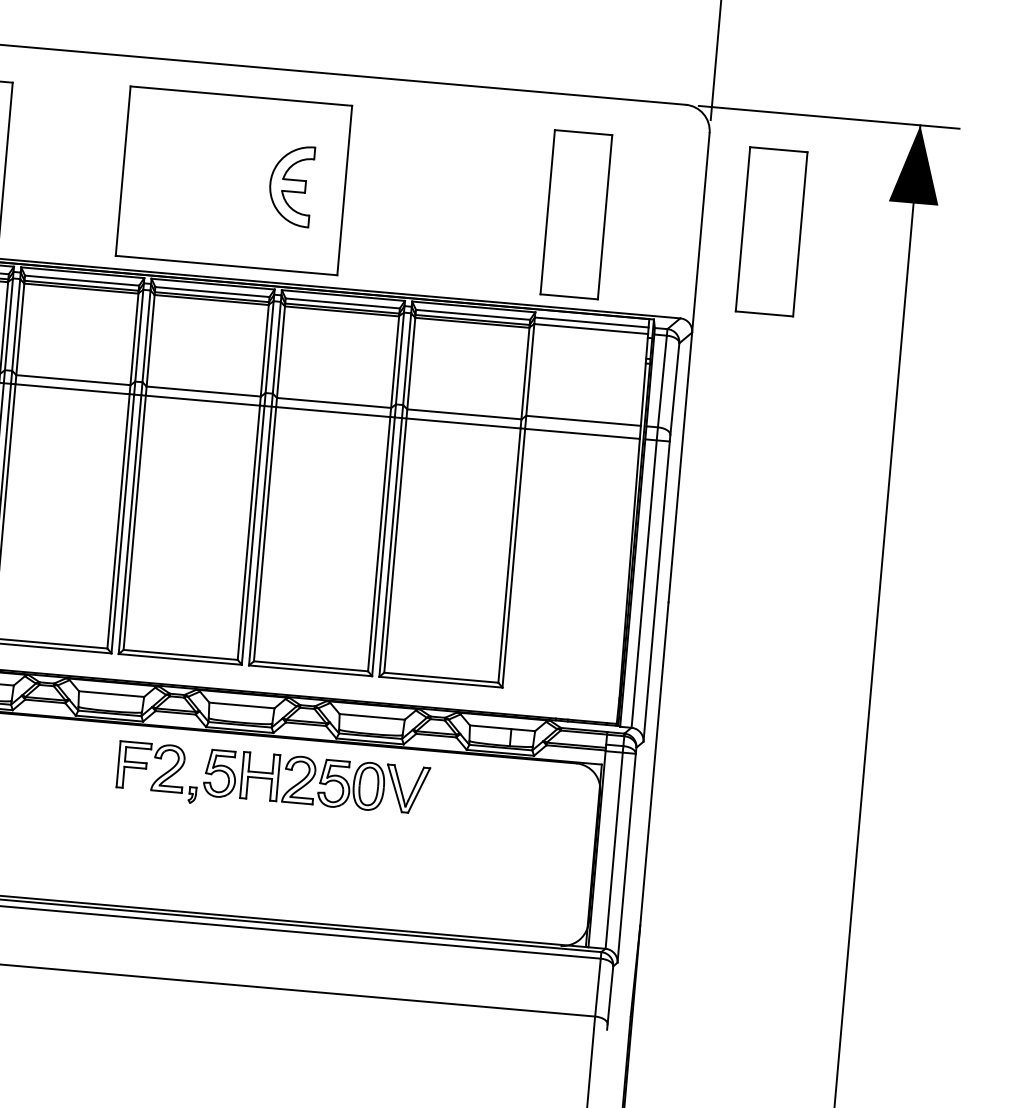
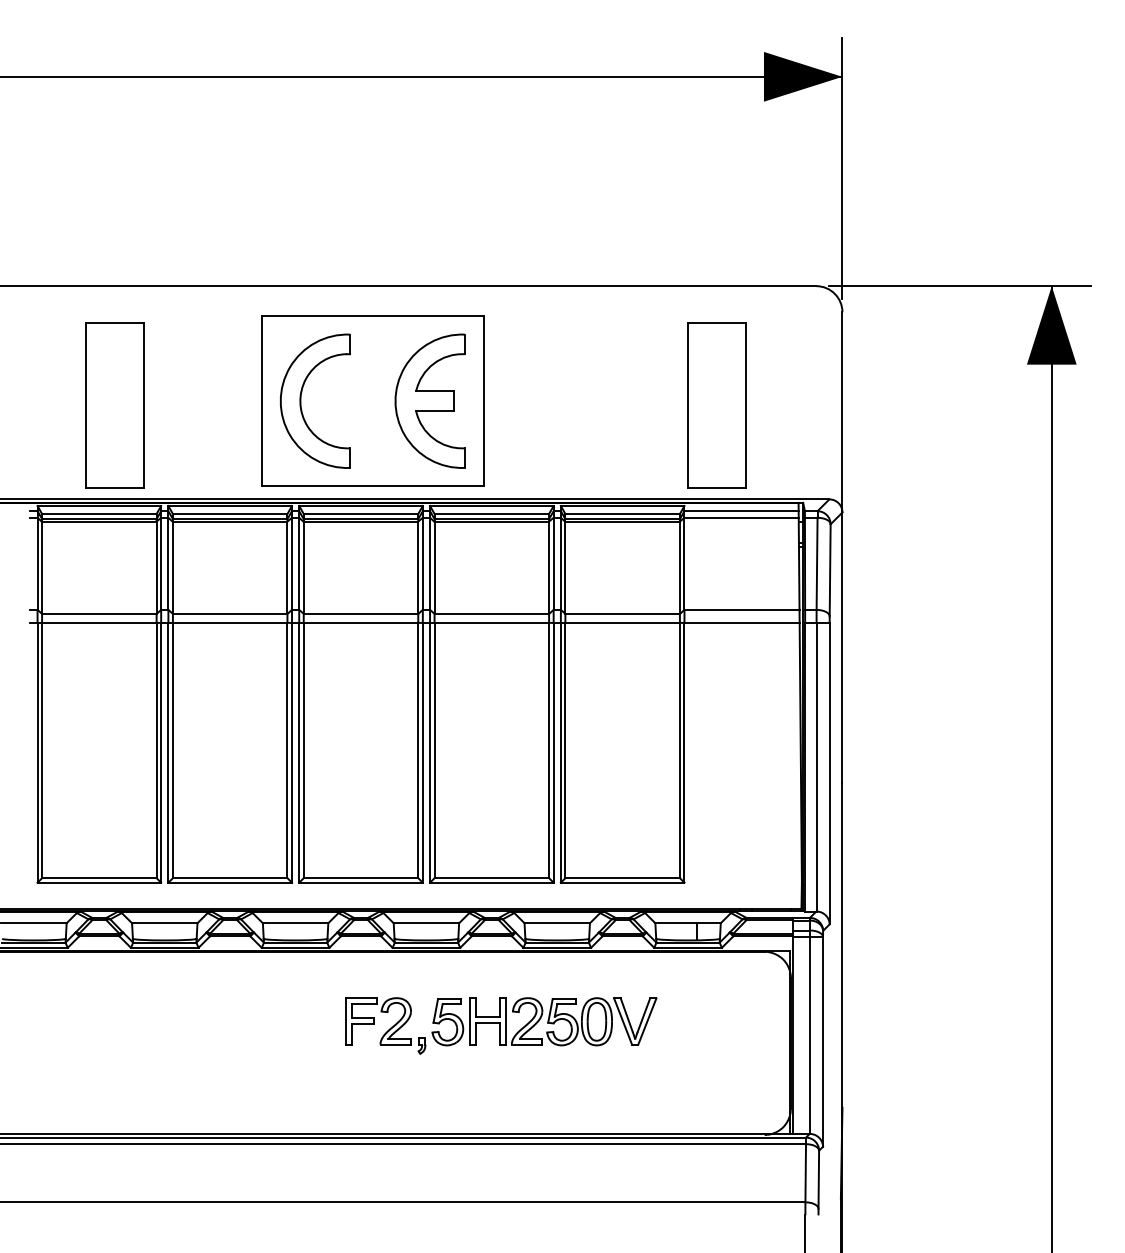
part: (163, 173) -> (301, 400), added
part: (290, 185) -> (429, 400), size x1.67
part: (771, 232) -> (912, 405), removed
part: (273, 781) -> (501, 1025), moved

